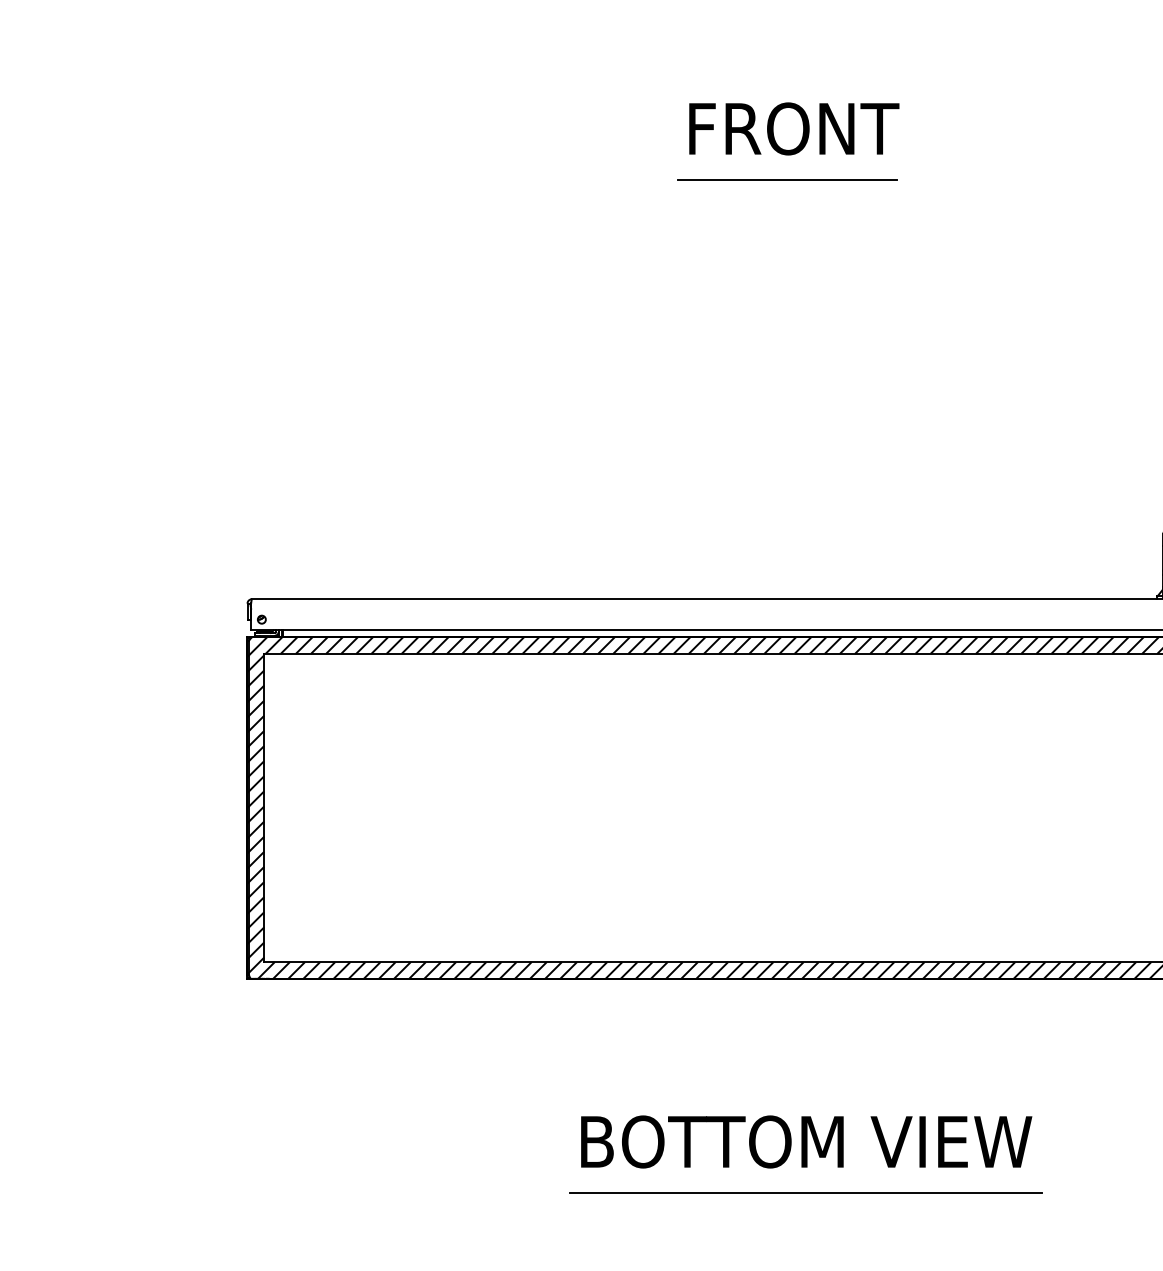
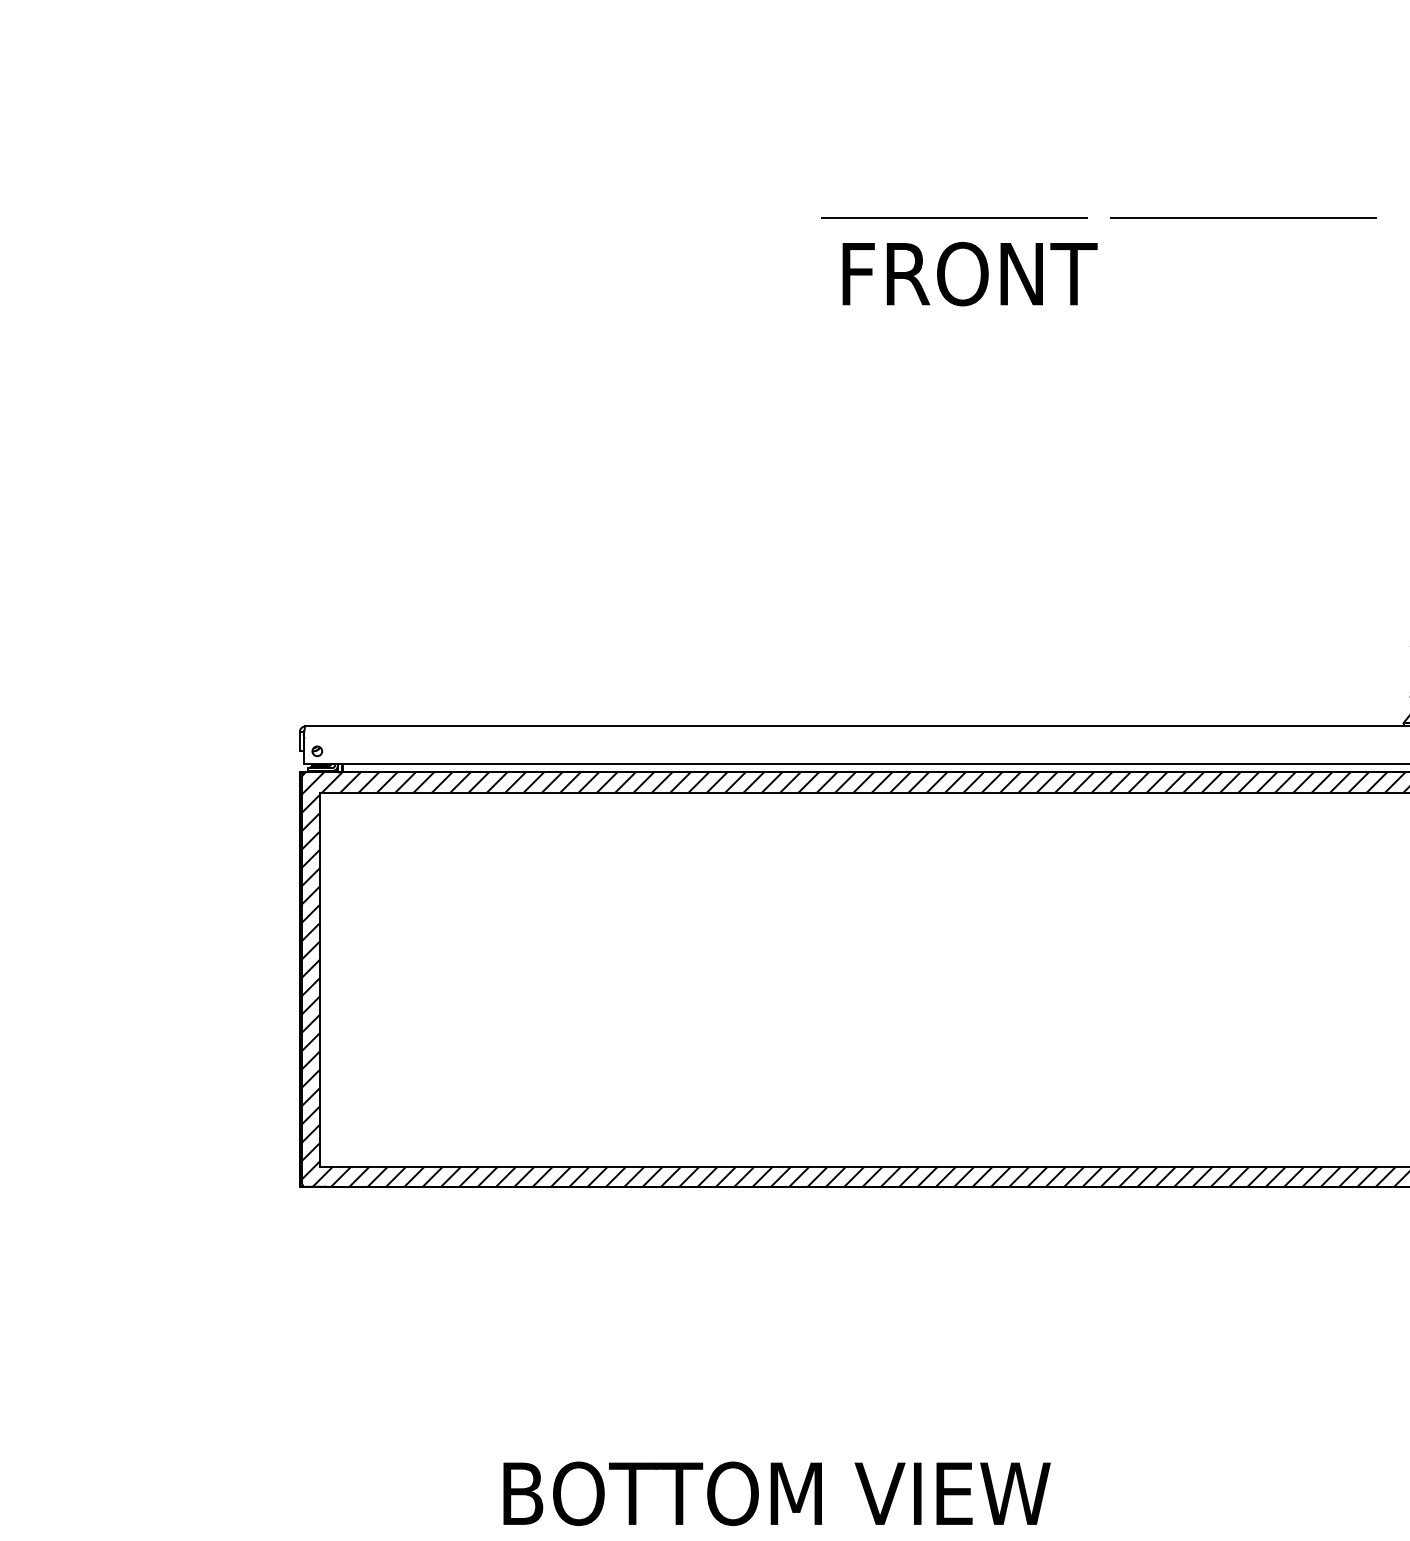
text: (793, 129) -> (969, 274), moved
line: (1025, 179) -> (1243, 217), added
text: (806, 1141) -> (776, 1493), moved
line: (805, 1192) -> (976, 1446), removed

